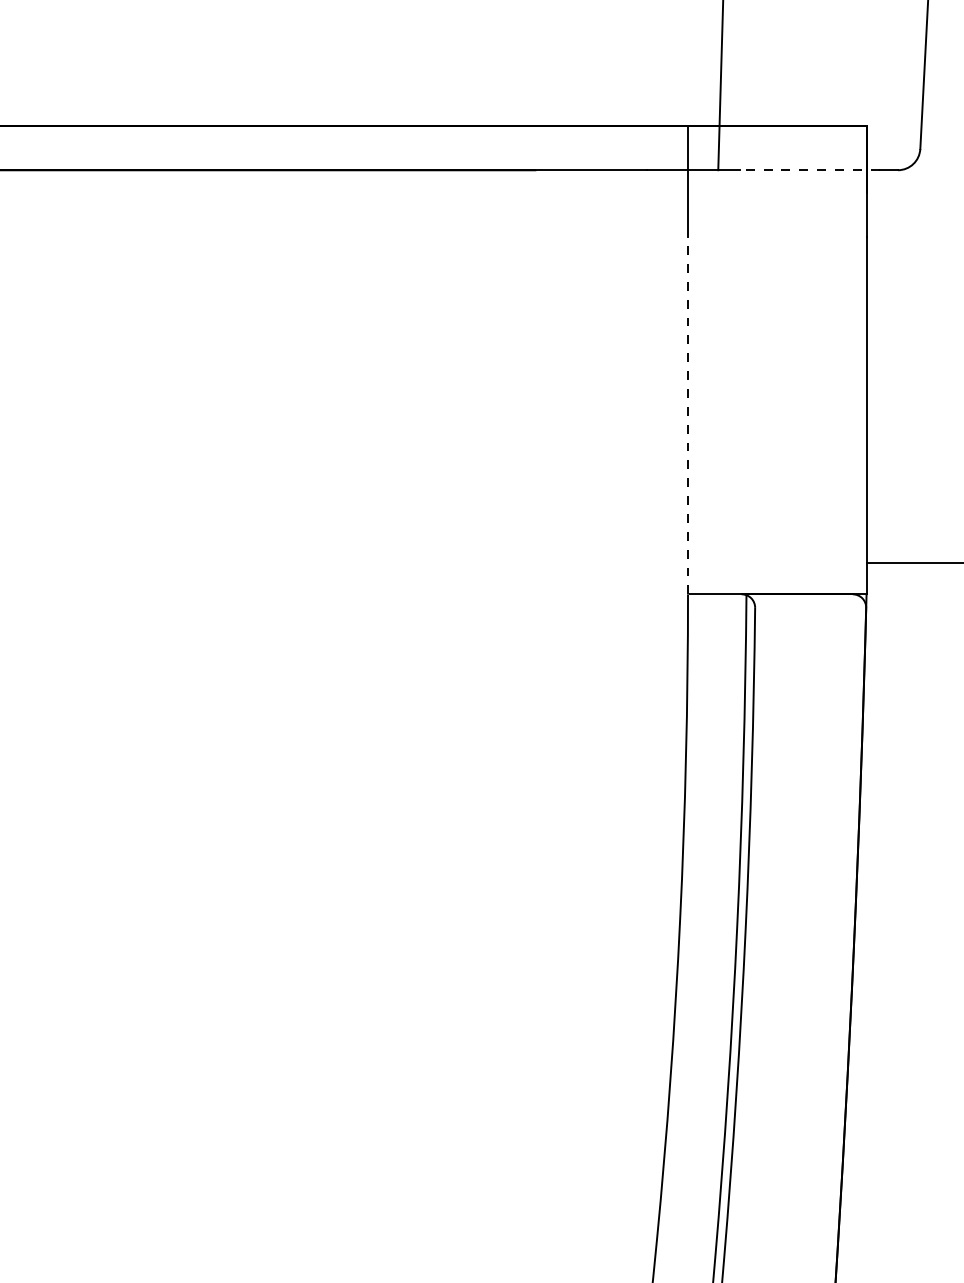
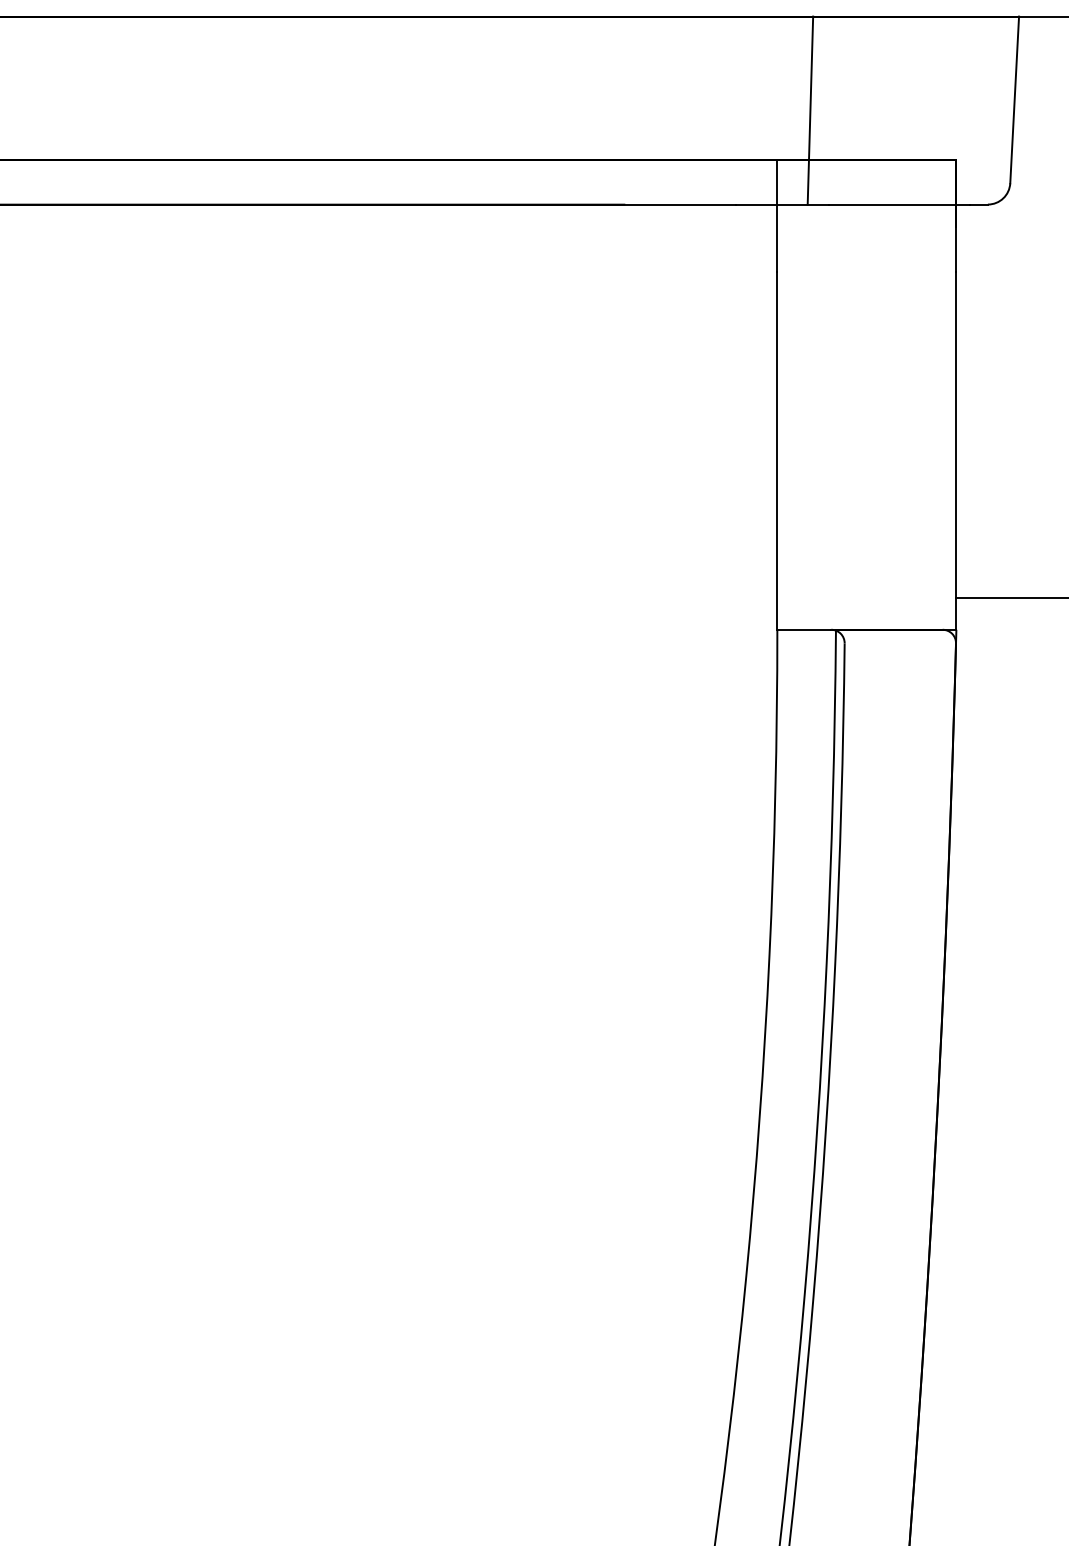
line: (809, 170) -> (899, 204), dashed -> solid
line: (688, 415) -> (777, 450), dashed -> solid

